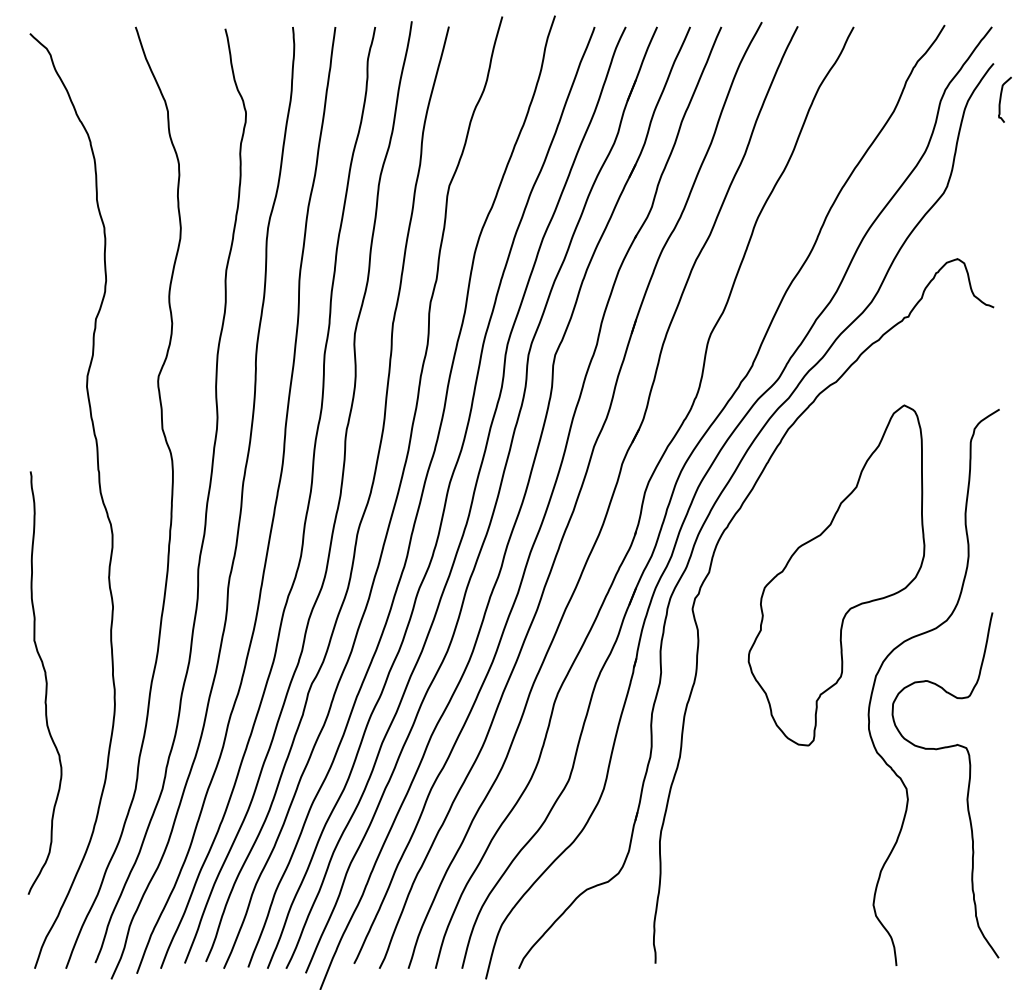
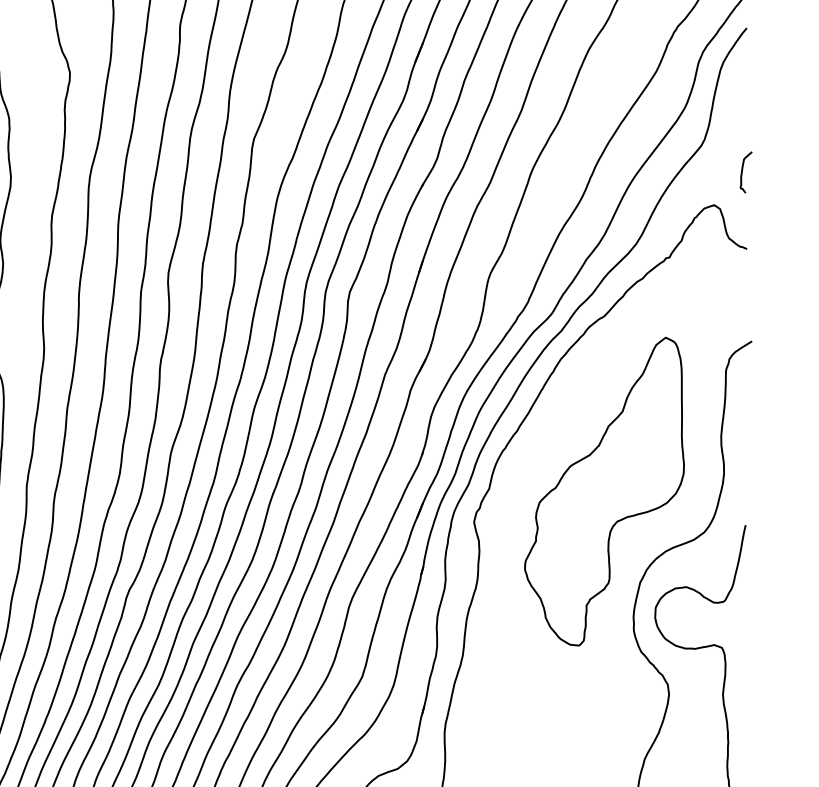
curve: (1001, 99) -> (742, 172), moved

